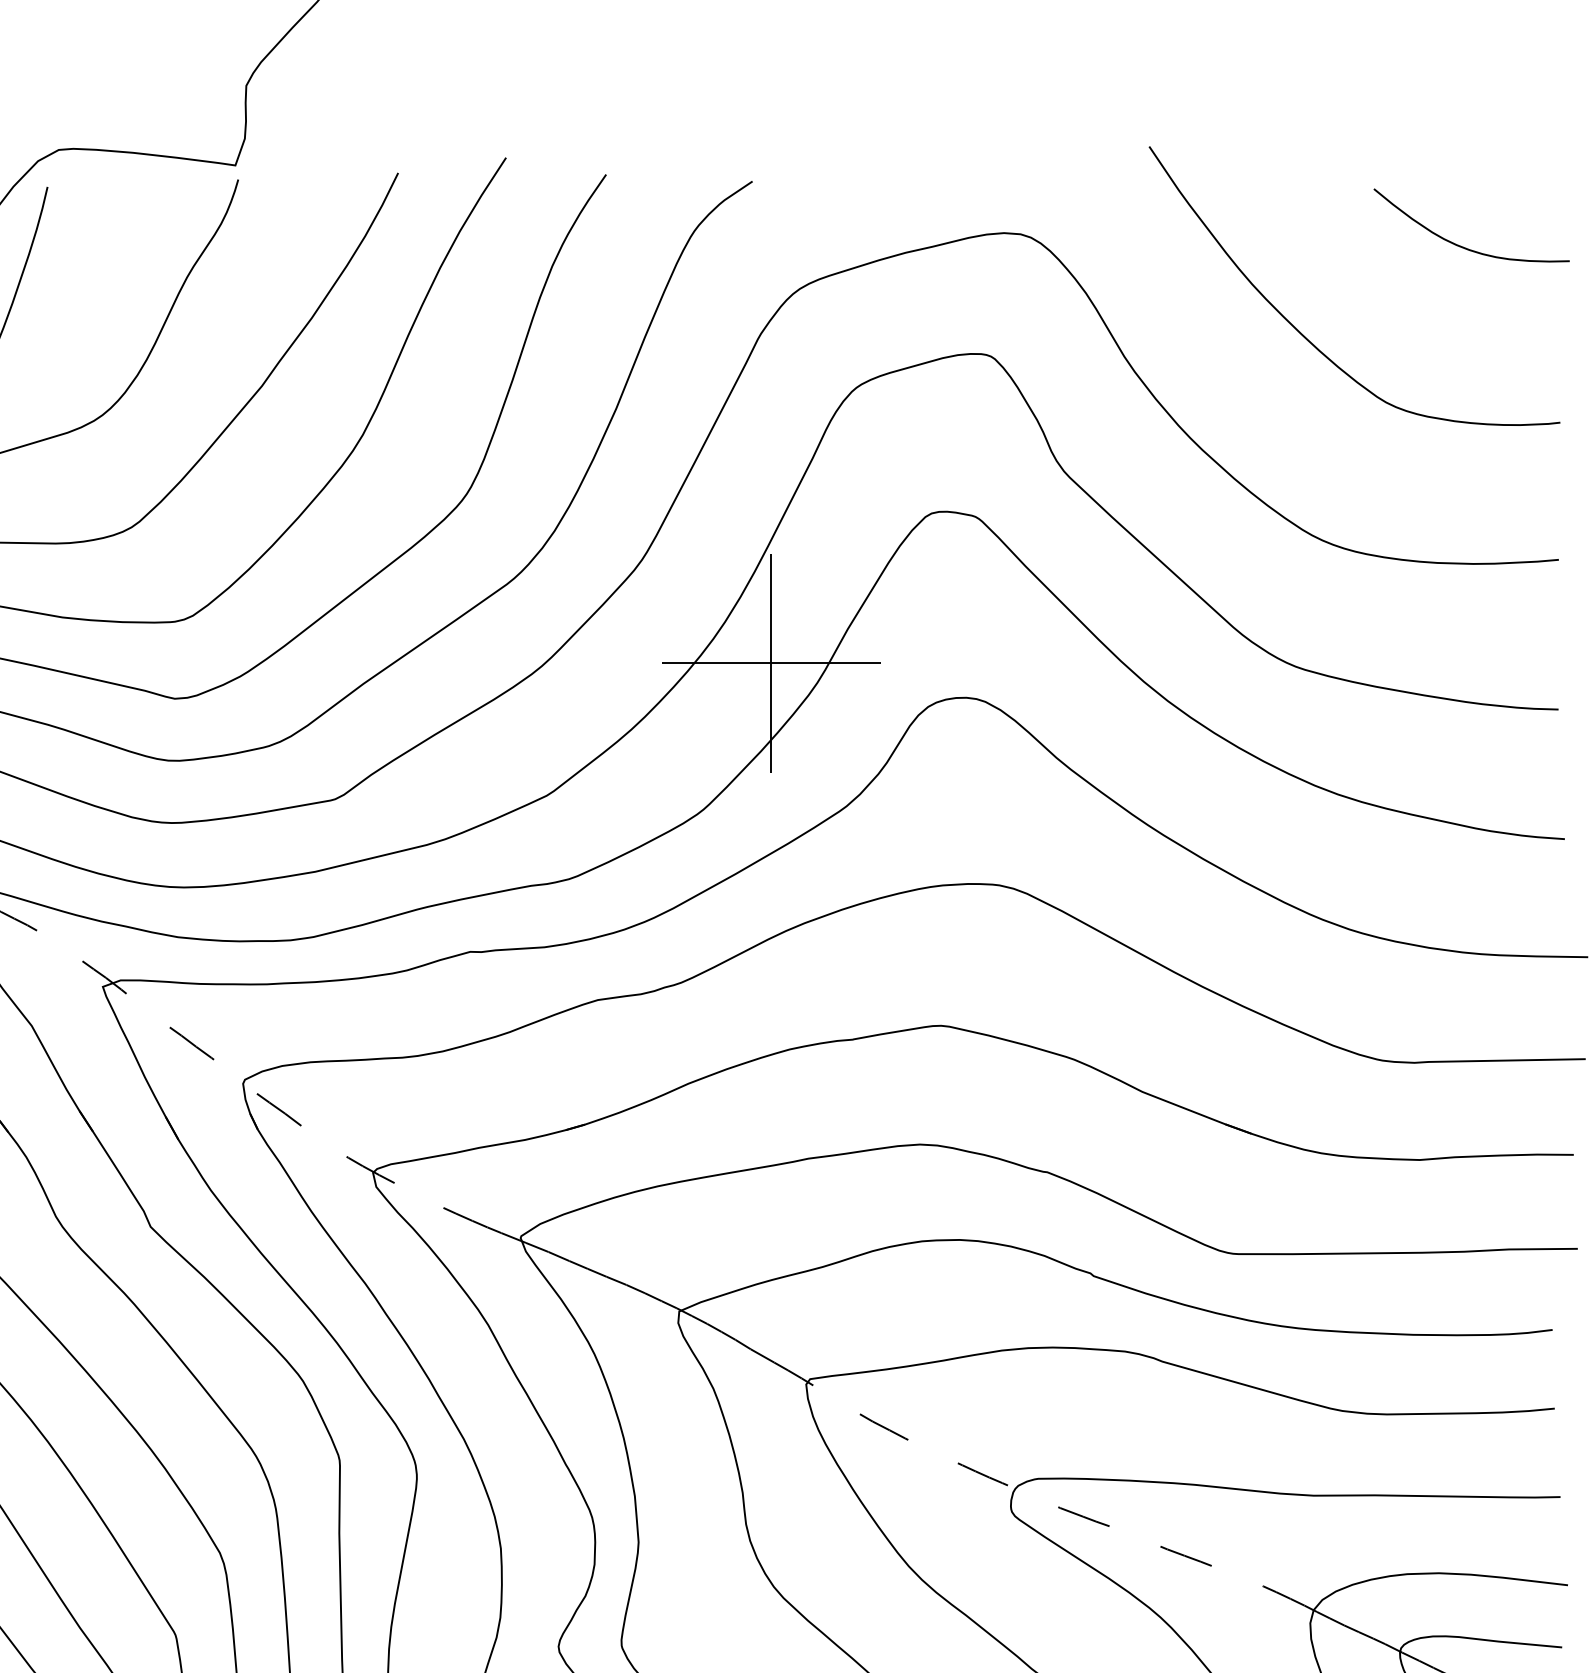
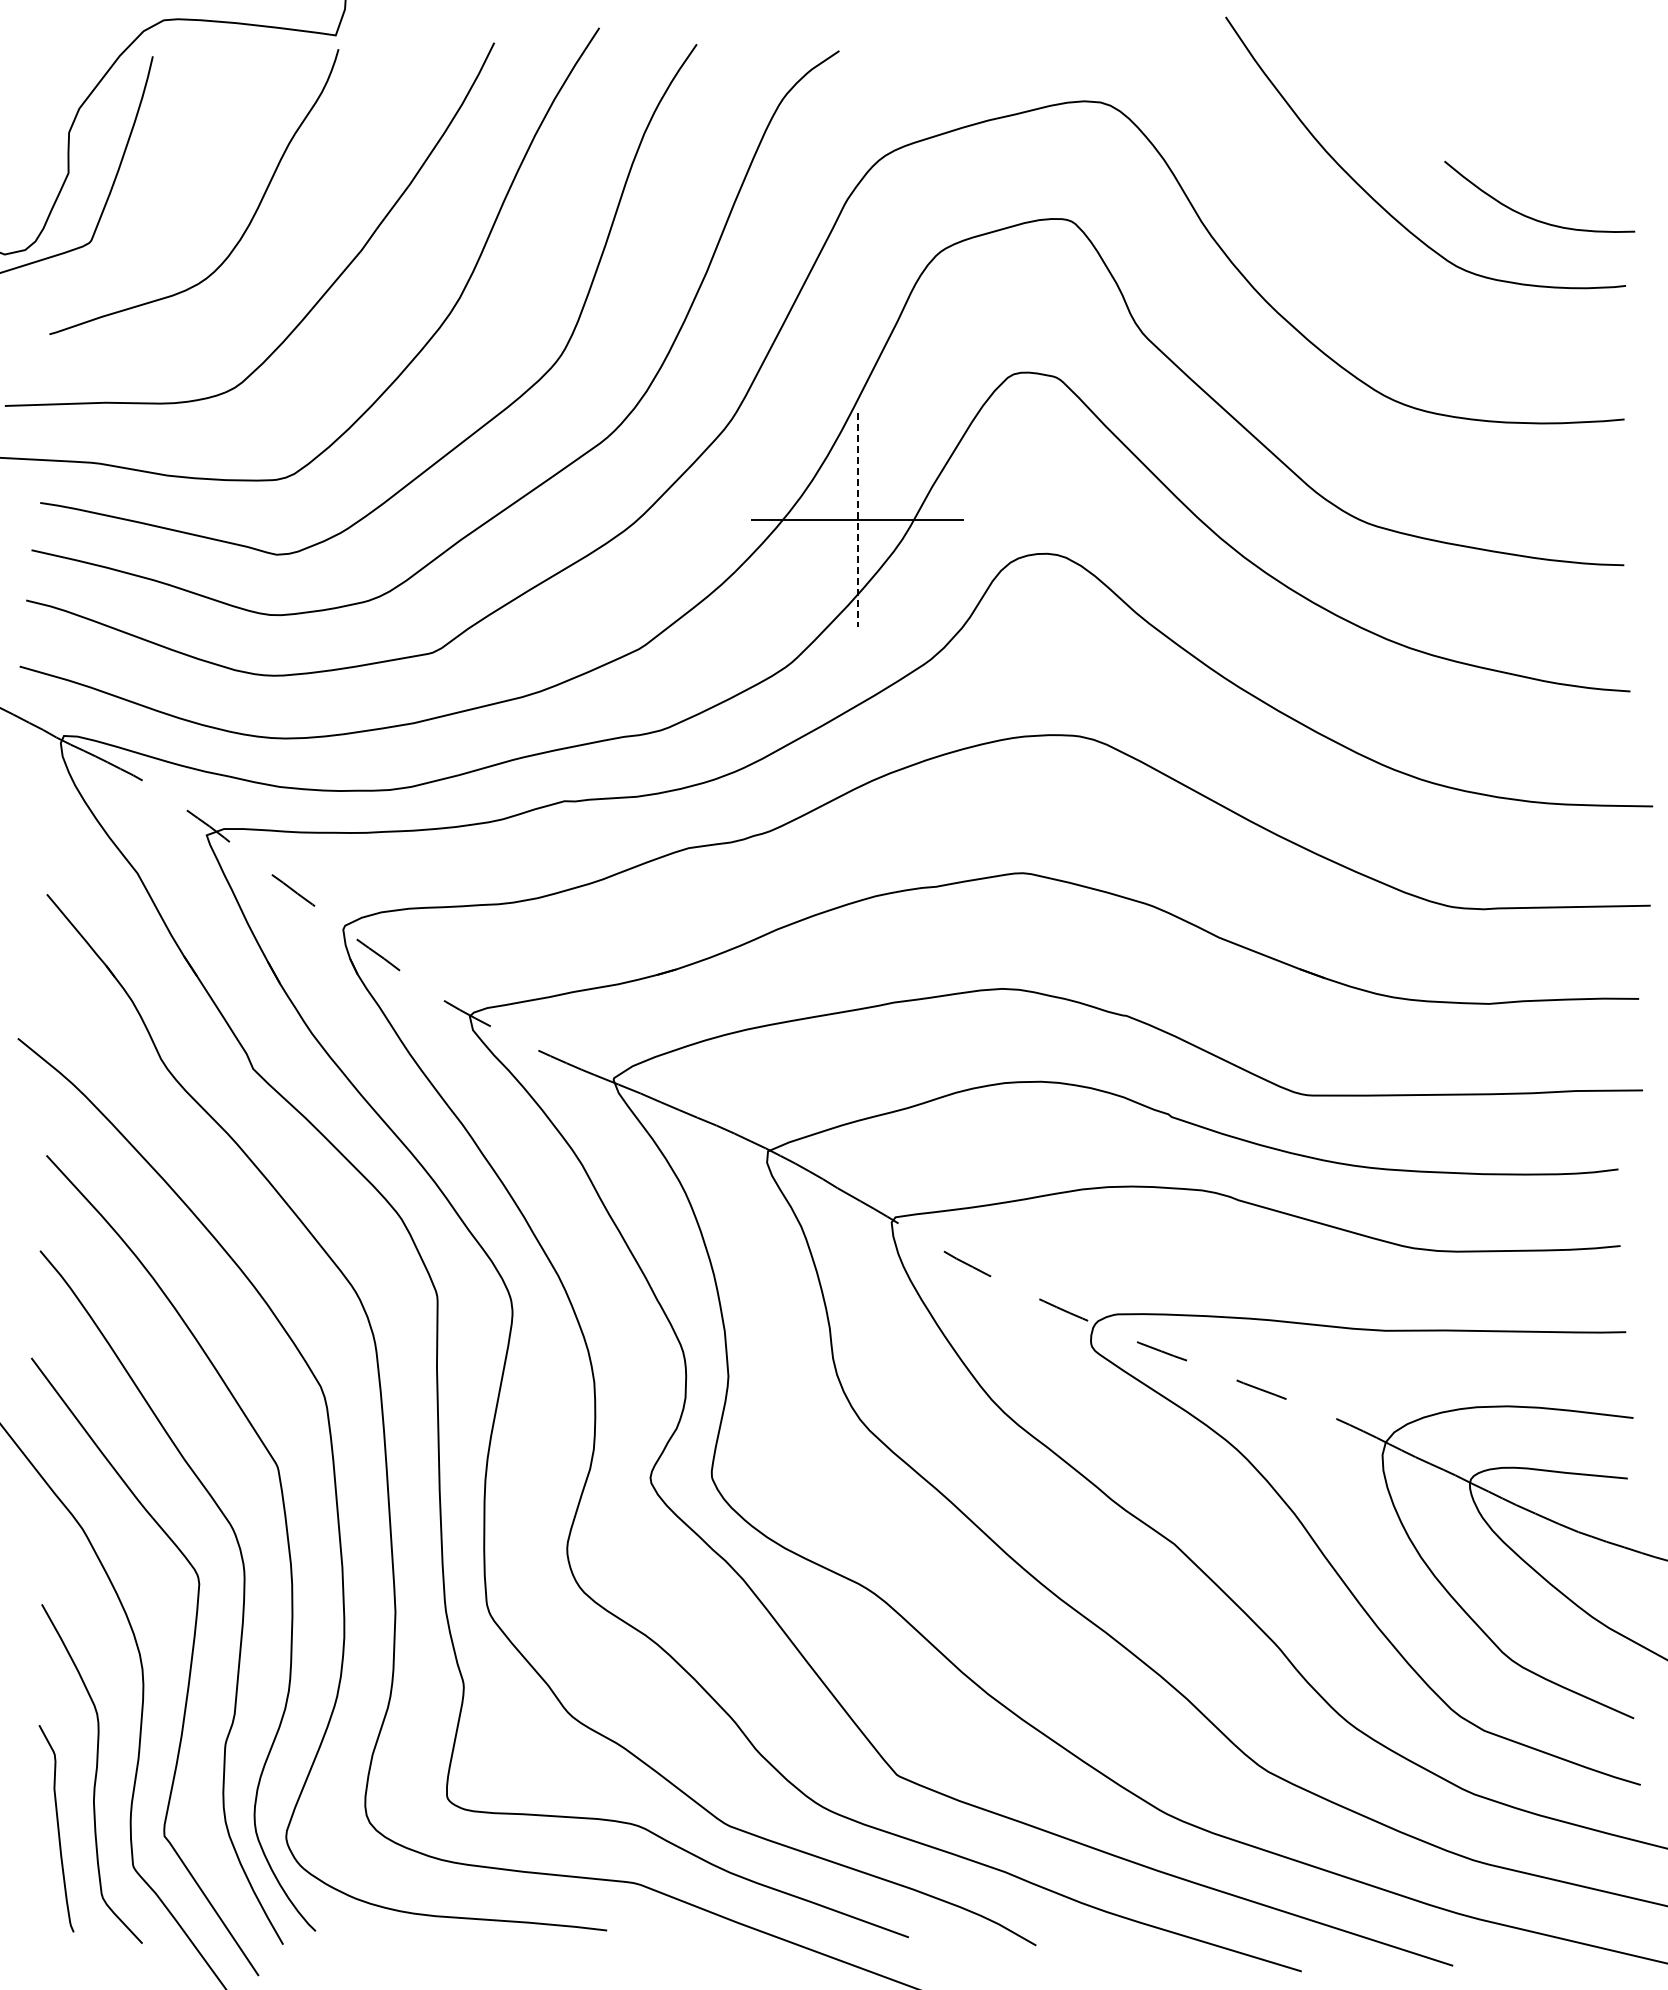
curve: (1464, 246) -> (1532, 217), moved
line: (771, 663) -> (857, 520), solid -> dashed

